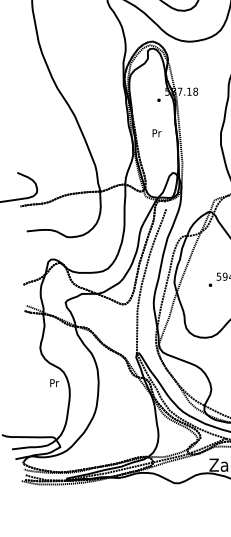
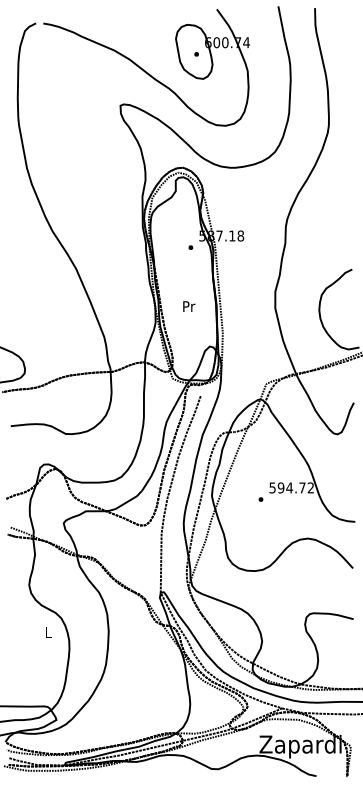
text: (157, 133) -> (189, 306), moved
text: (54, 382) -> (48, 632), Pr -> L

